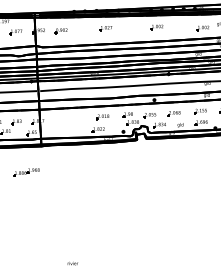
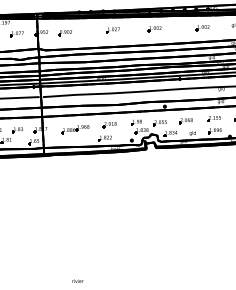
part: (156, 27) -> (154, 29), moved
part: (202, 28) -> (202, 28), moved
part: (26, 172) -> (75, 129), moved

